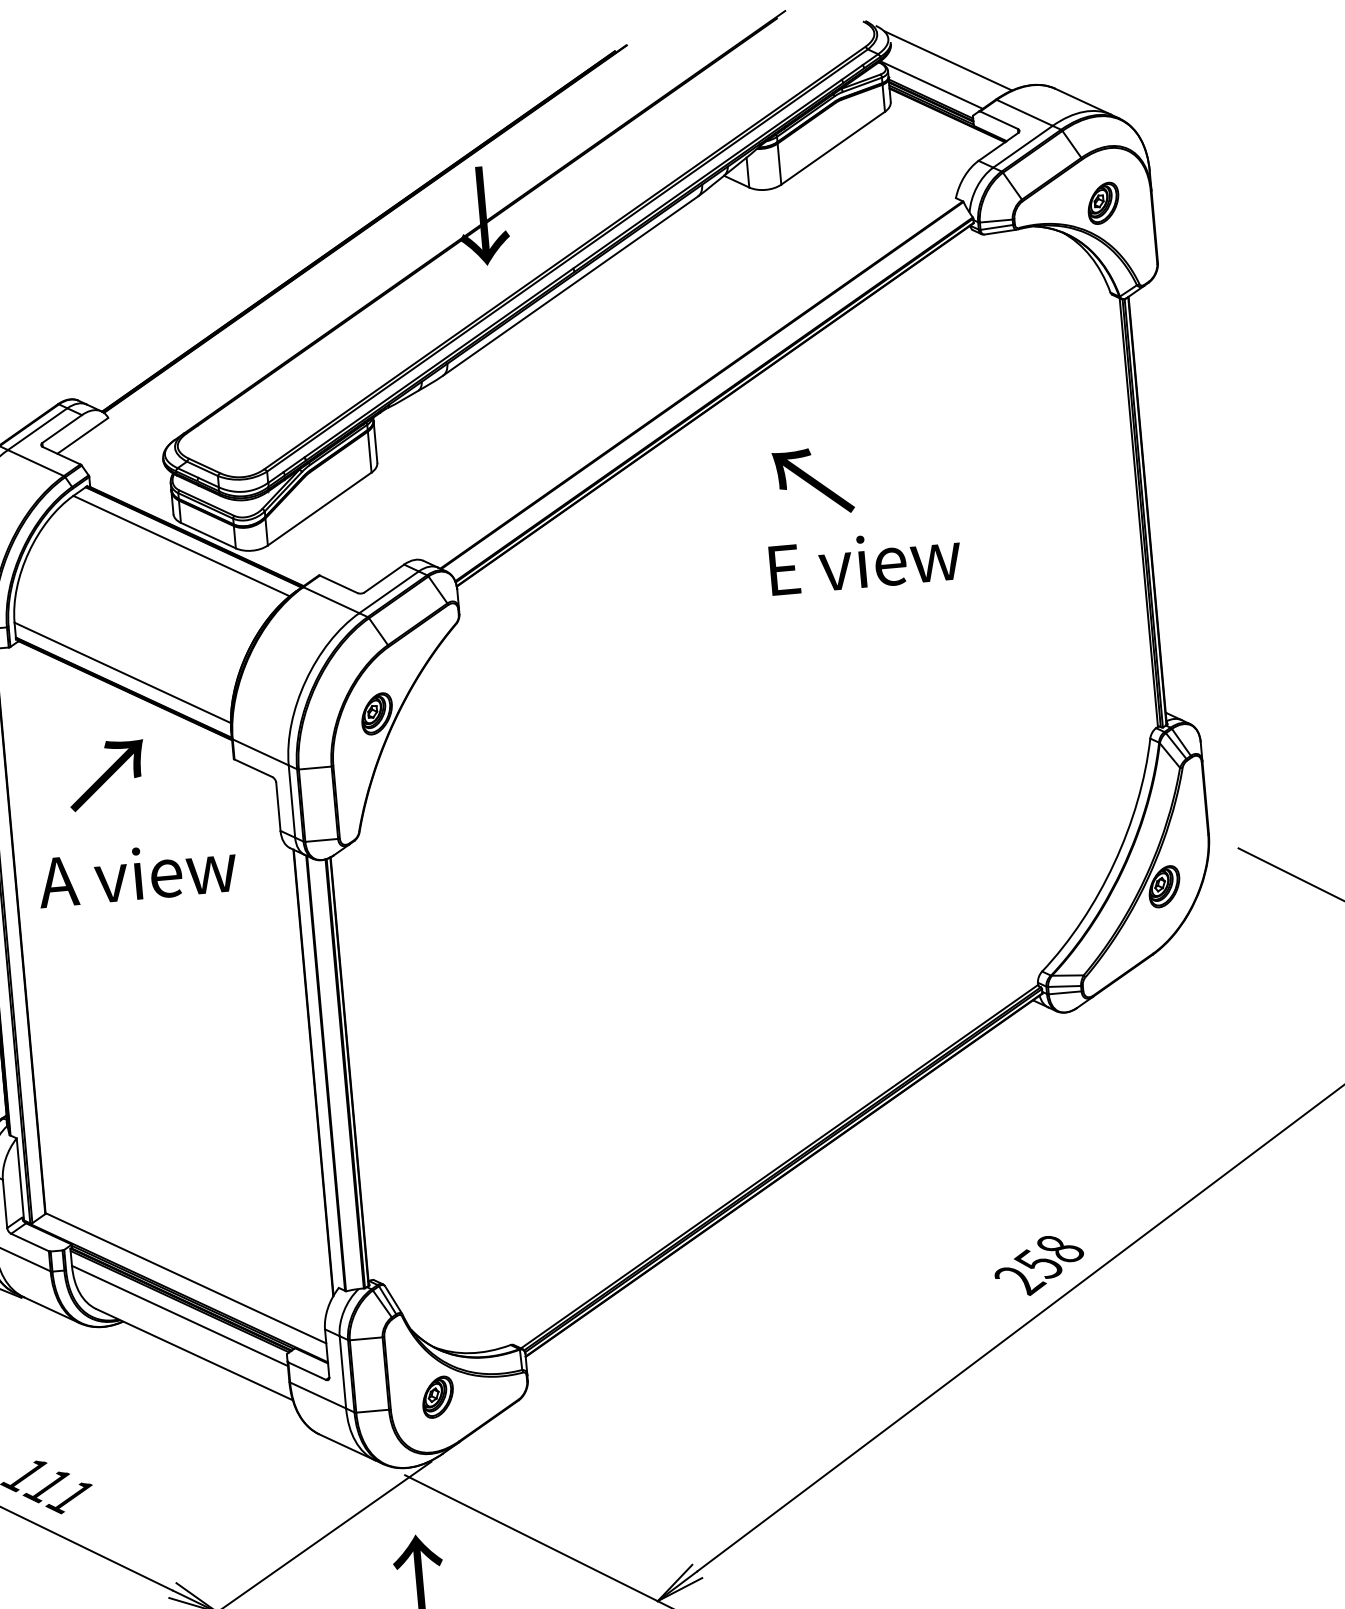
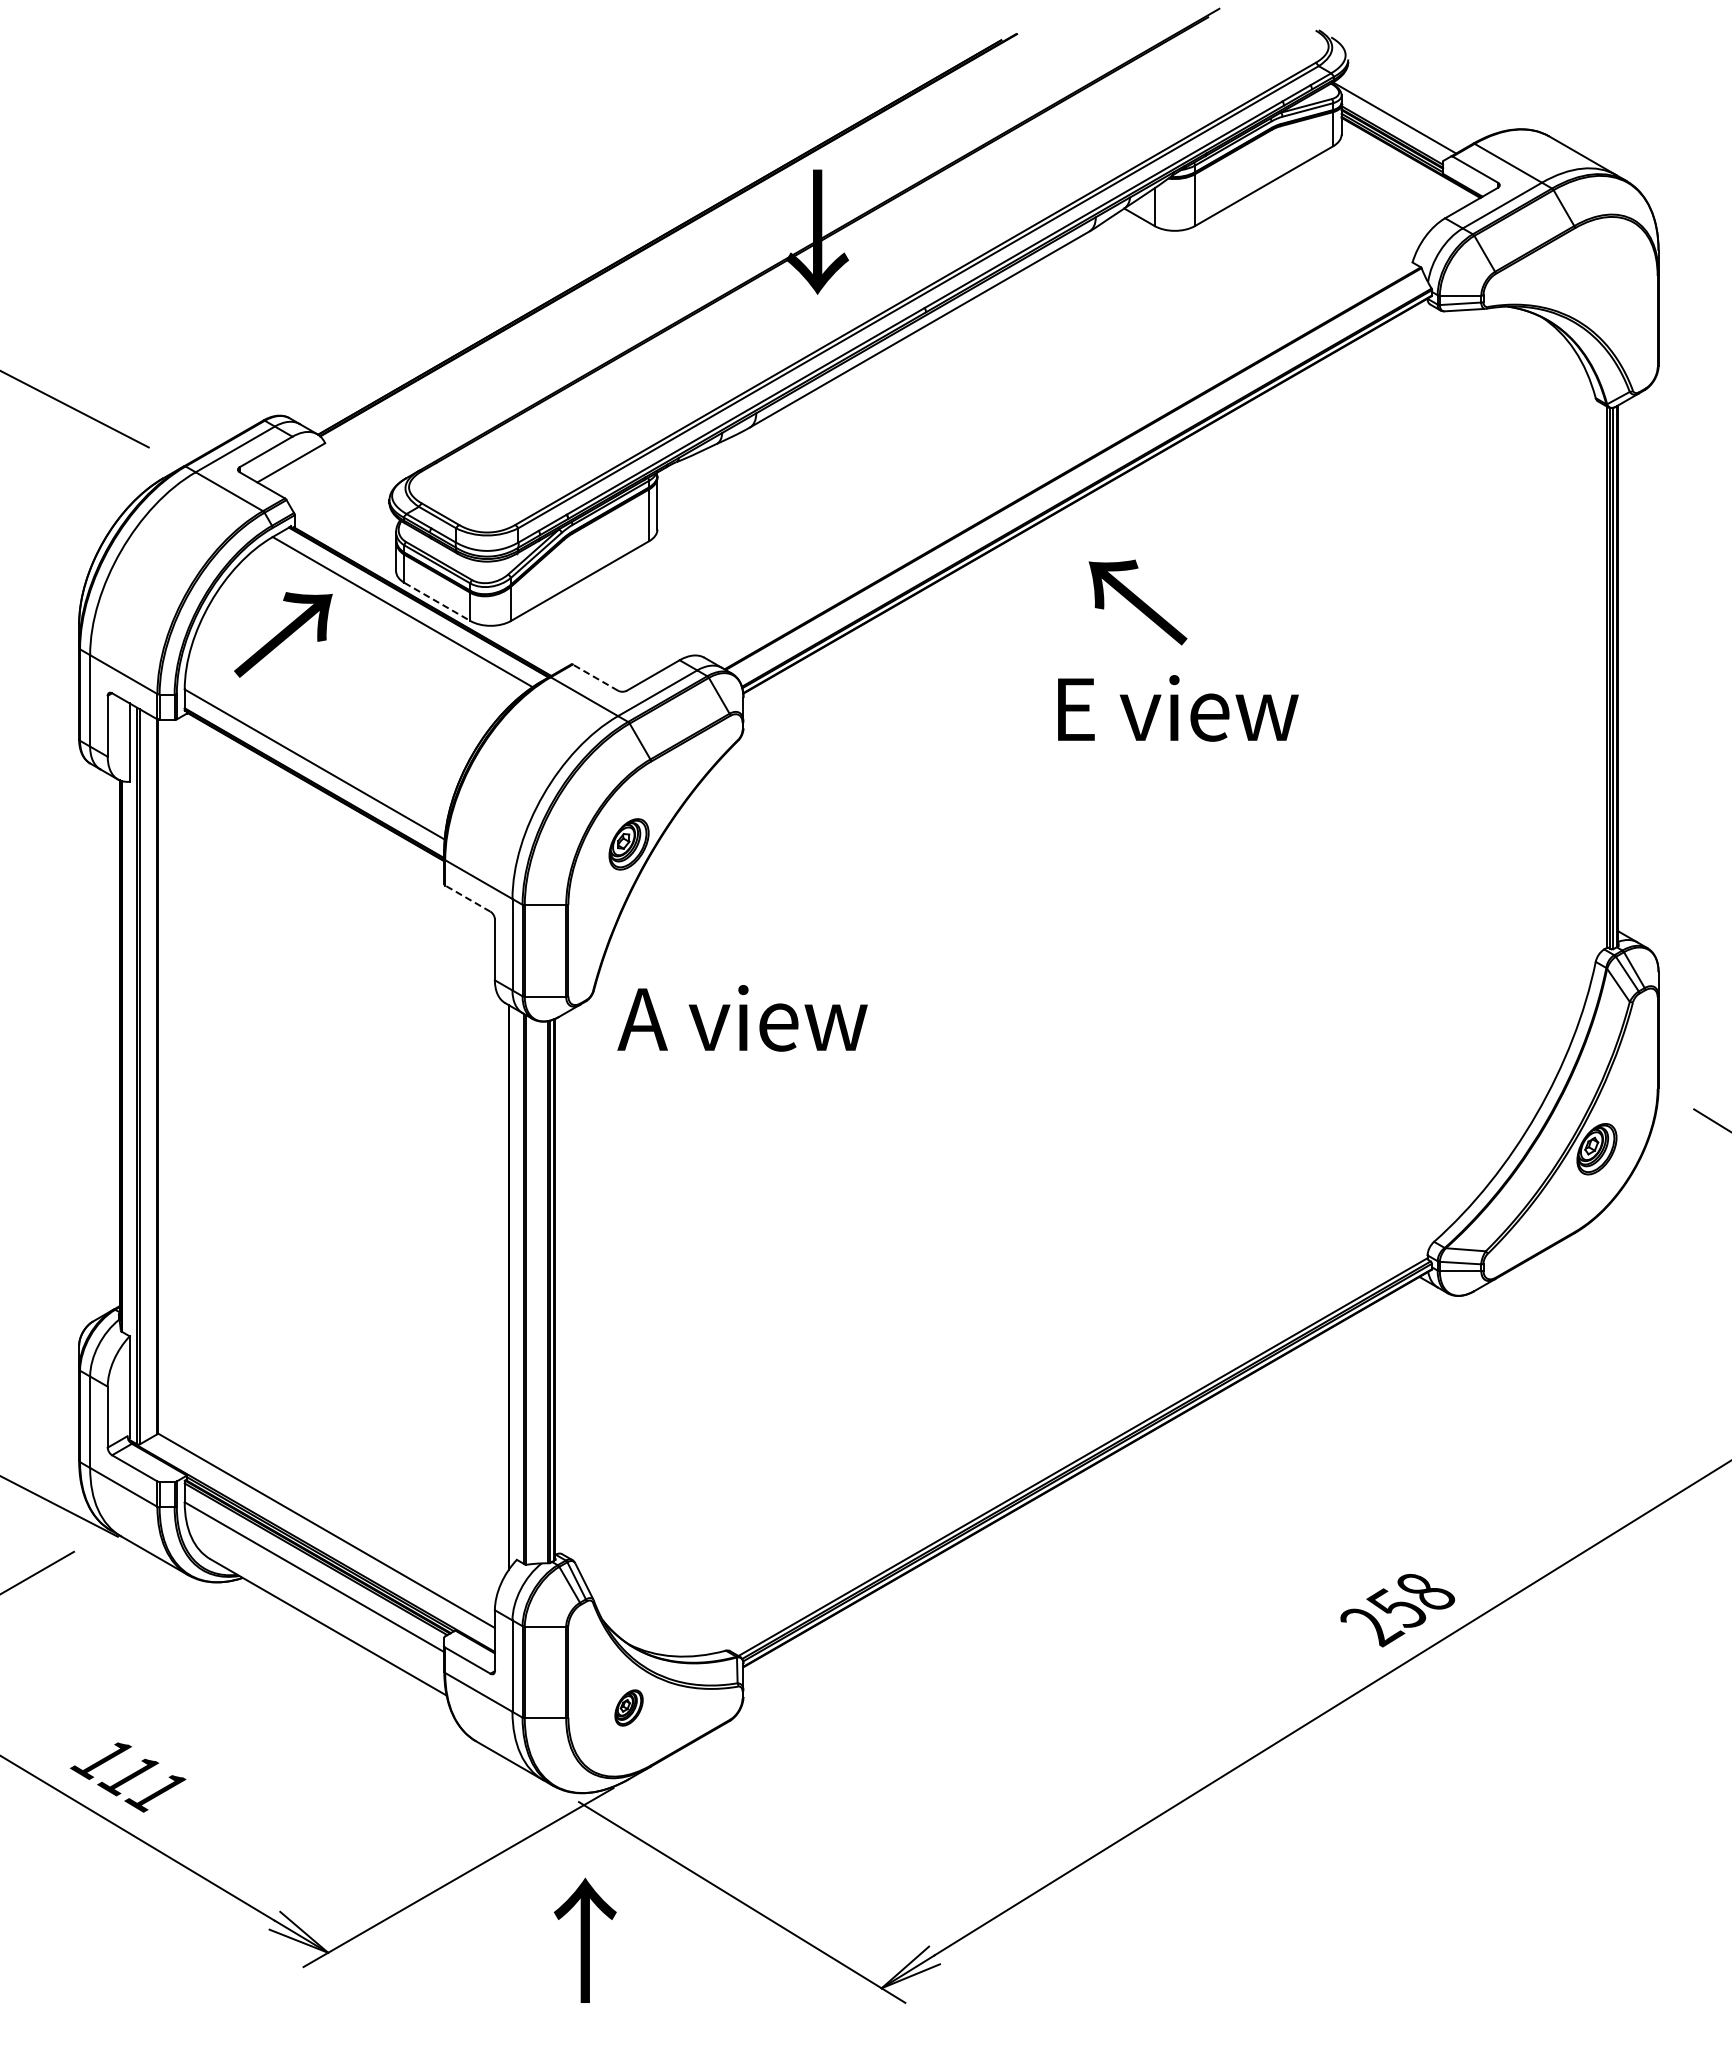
line: (947, 60) -> (1417, 89), removed
part: (1103, 203) -> (1596, 285), removed
text: (812, 482) -> (1137, 602), moved
line: (208, 536) -> (437, 602), solid -> dashed
text: (865, 561) -> (1178, 708), moved
line: (338, 584) -> (595, 677), solid -> dashed
line: (253, 768) -> (467, 898), solid -> dashed
text: (106, 774) -> (283, 634), moved
text: (137, 874) -> (742, 1018), moved
part: (437, 1396) -> (628, 1707), size x0.7

